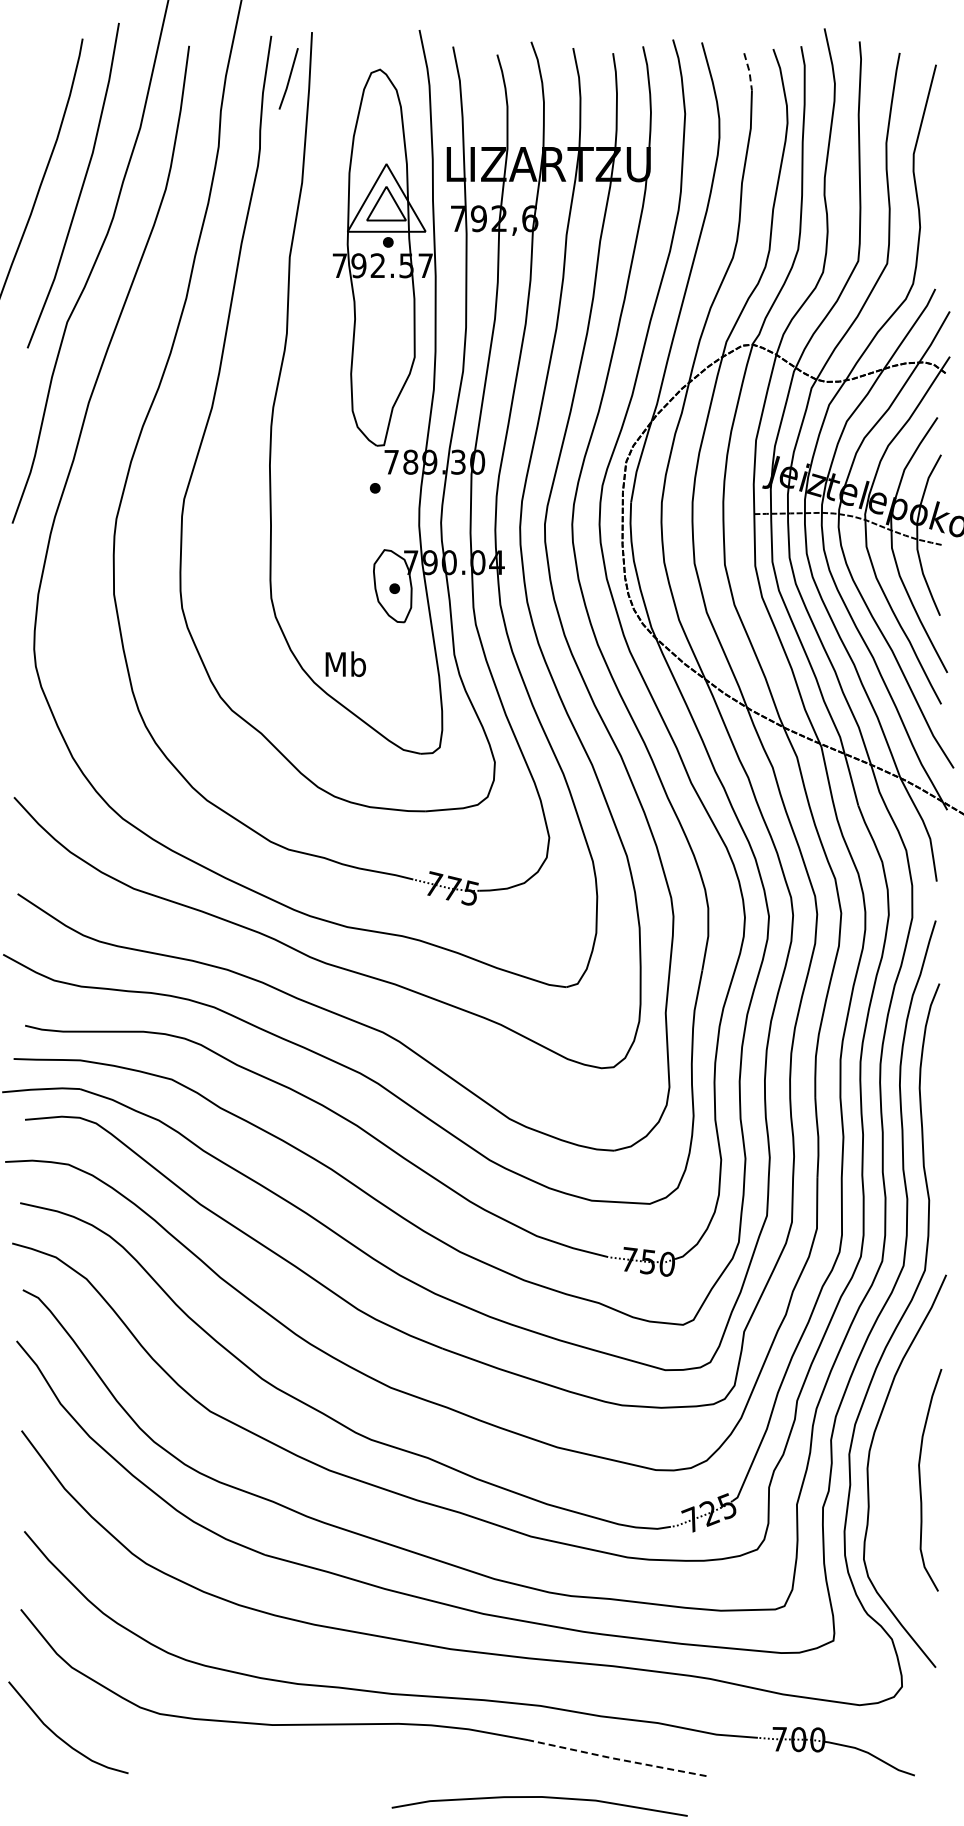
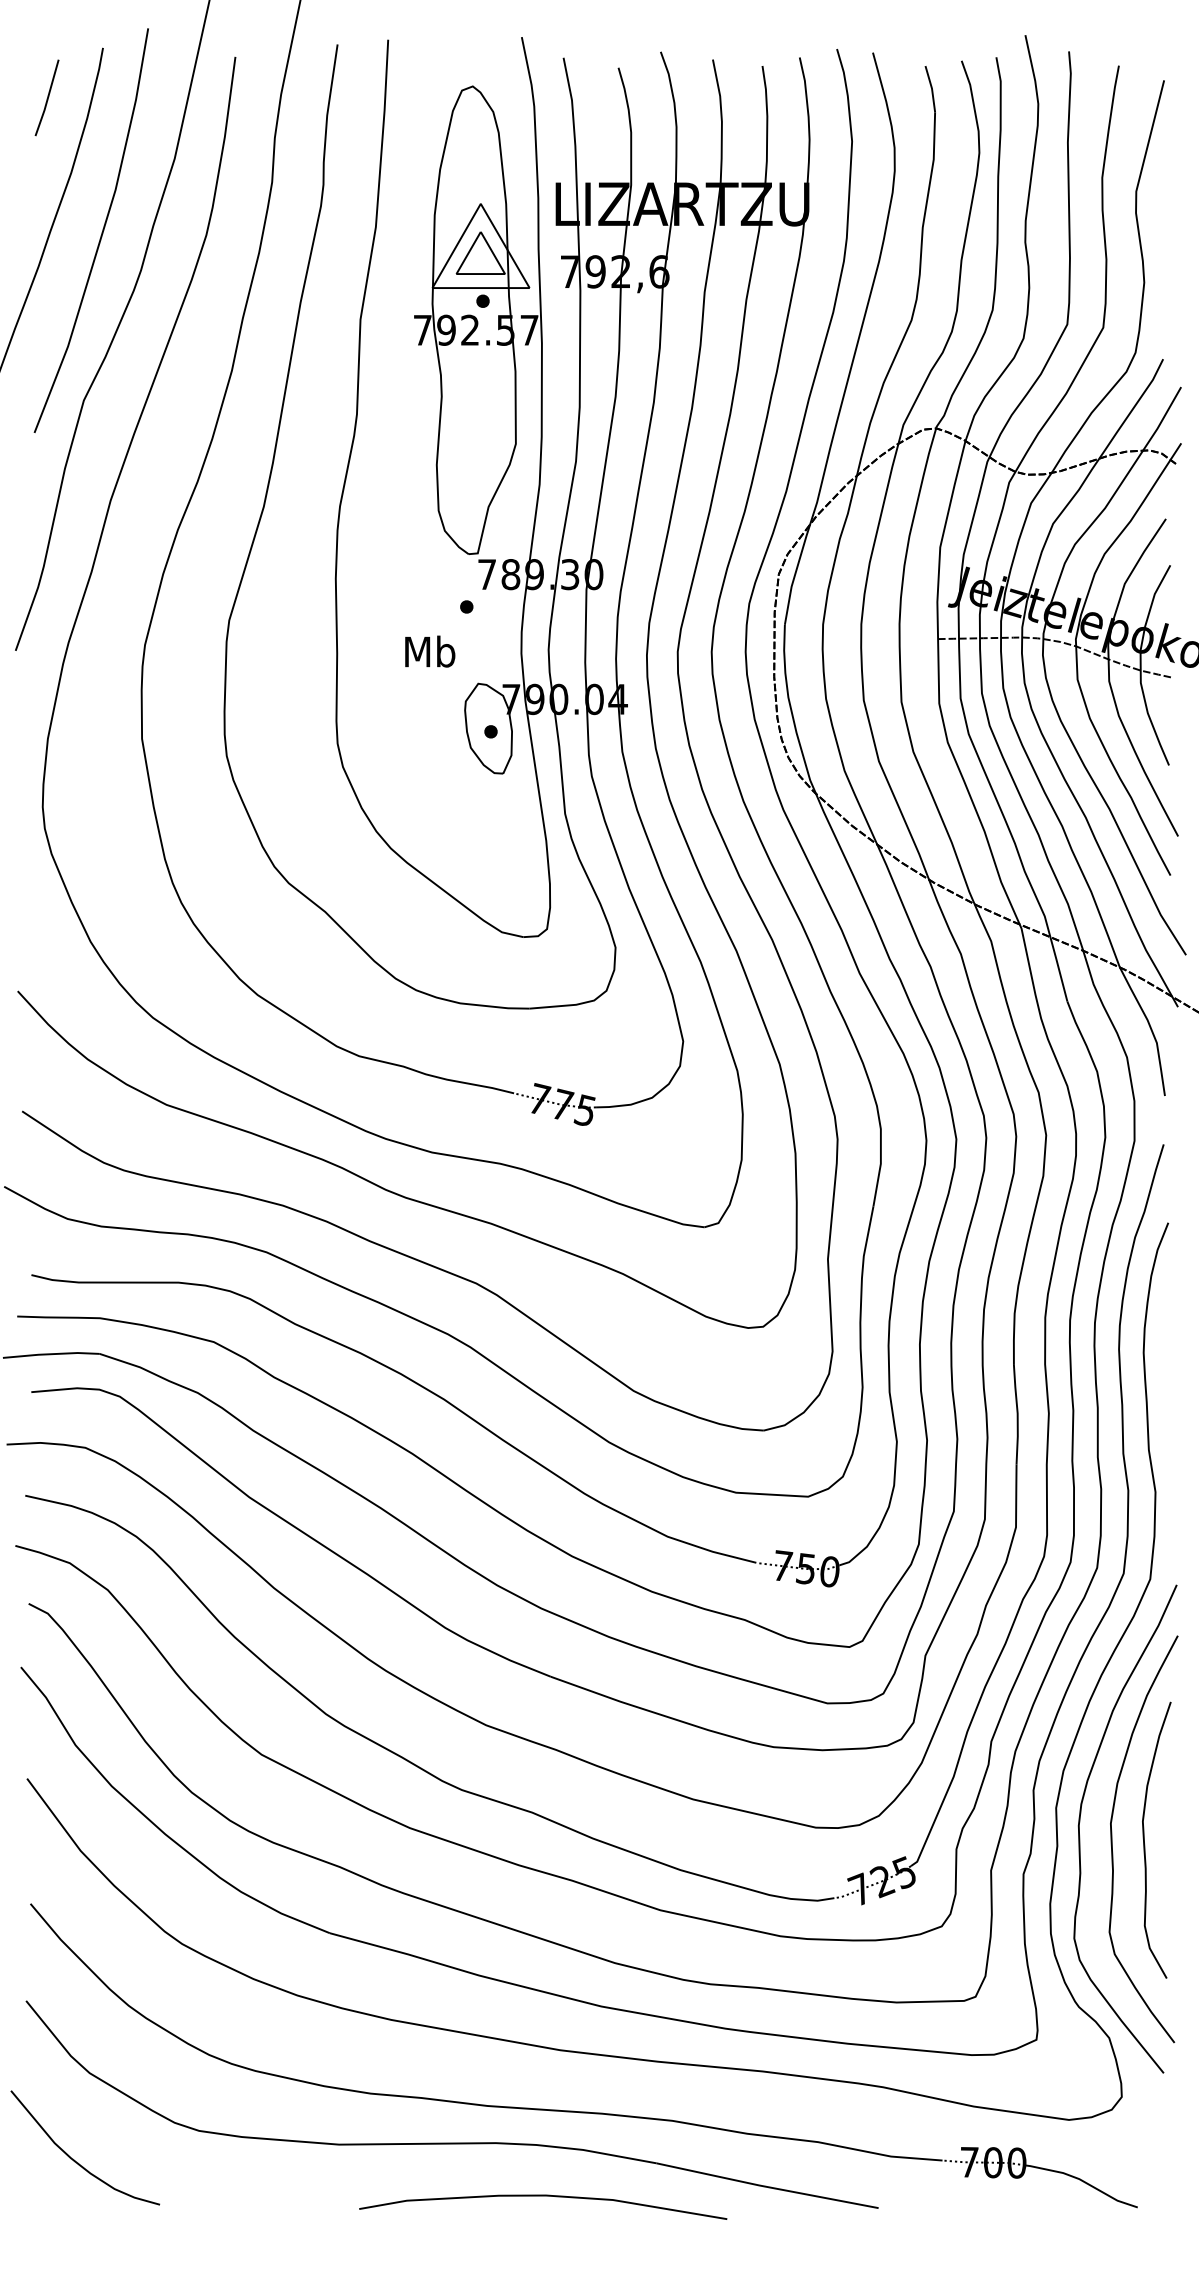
line: (749, 71) -> (932, 88), dashed -> solid
line: (288, 78) -> (46, 97), moved
text: (345, 664) -> (429, 651), moved
curve: (894, 1479) -> (1112, 1839), added
line: (616, 1759) -> (766, 2187), dashed -> solid
curve: (539, 1797) -> (542, 2196), moved

